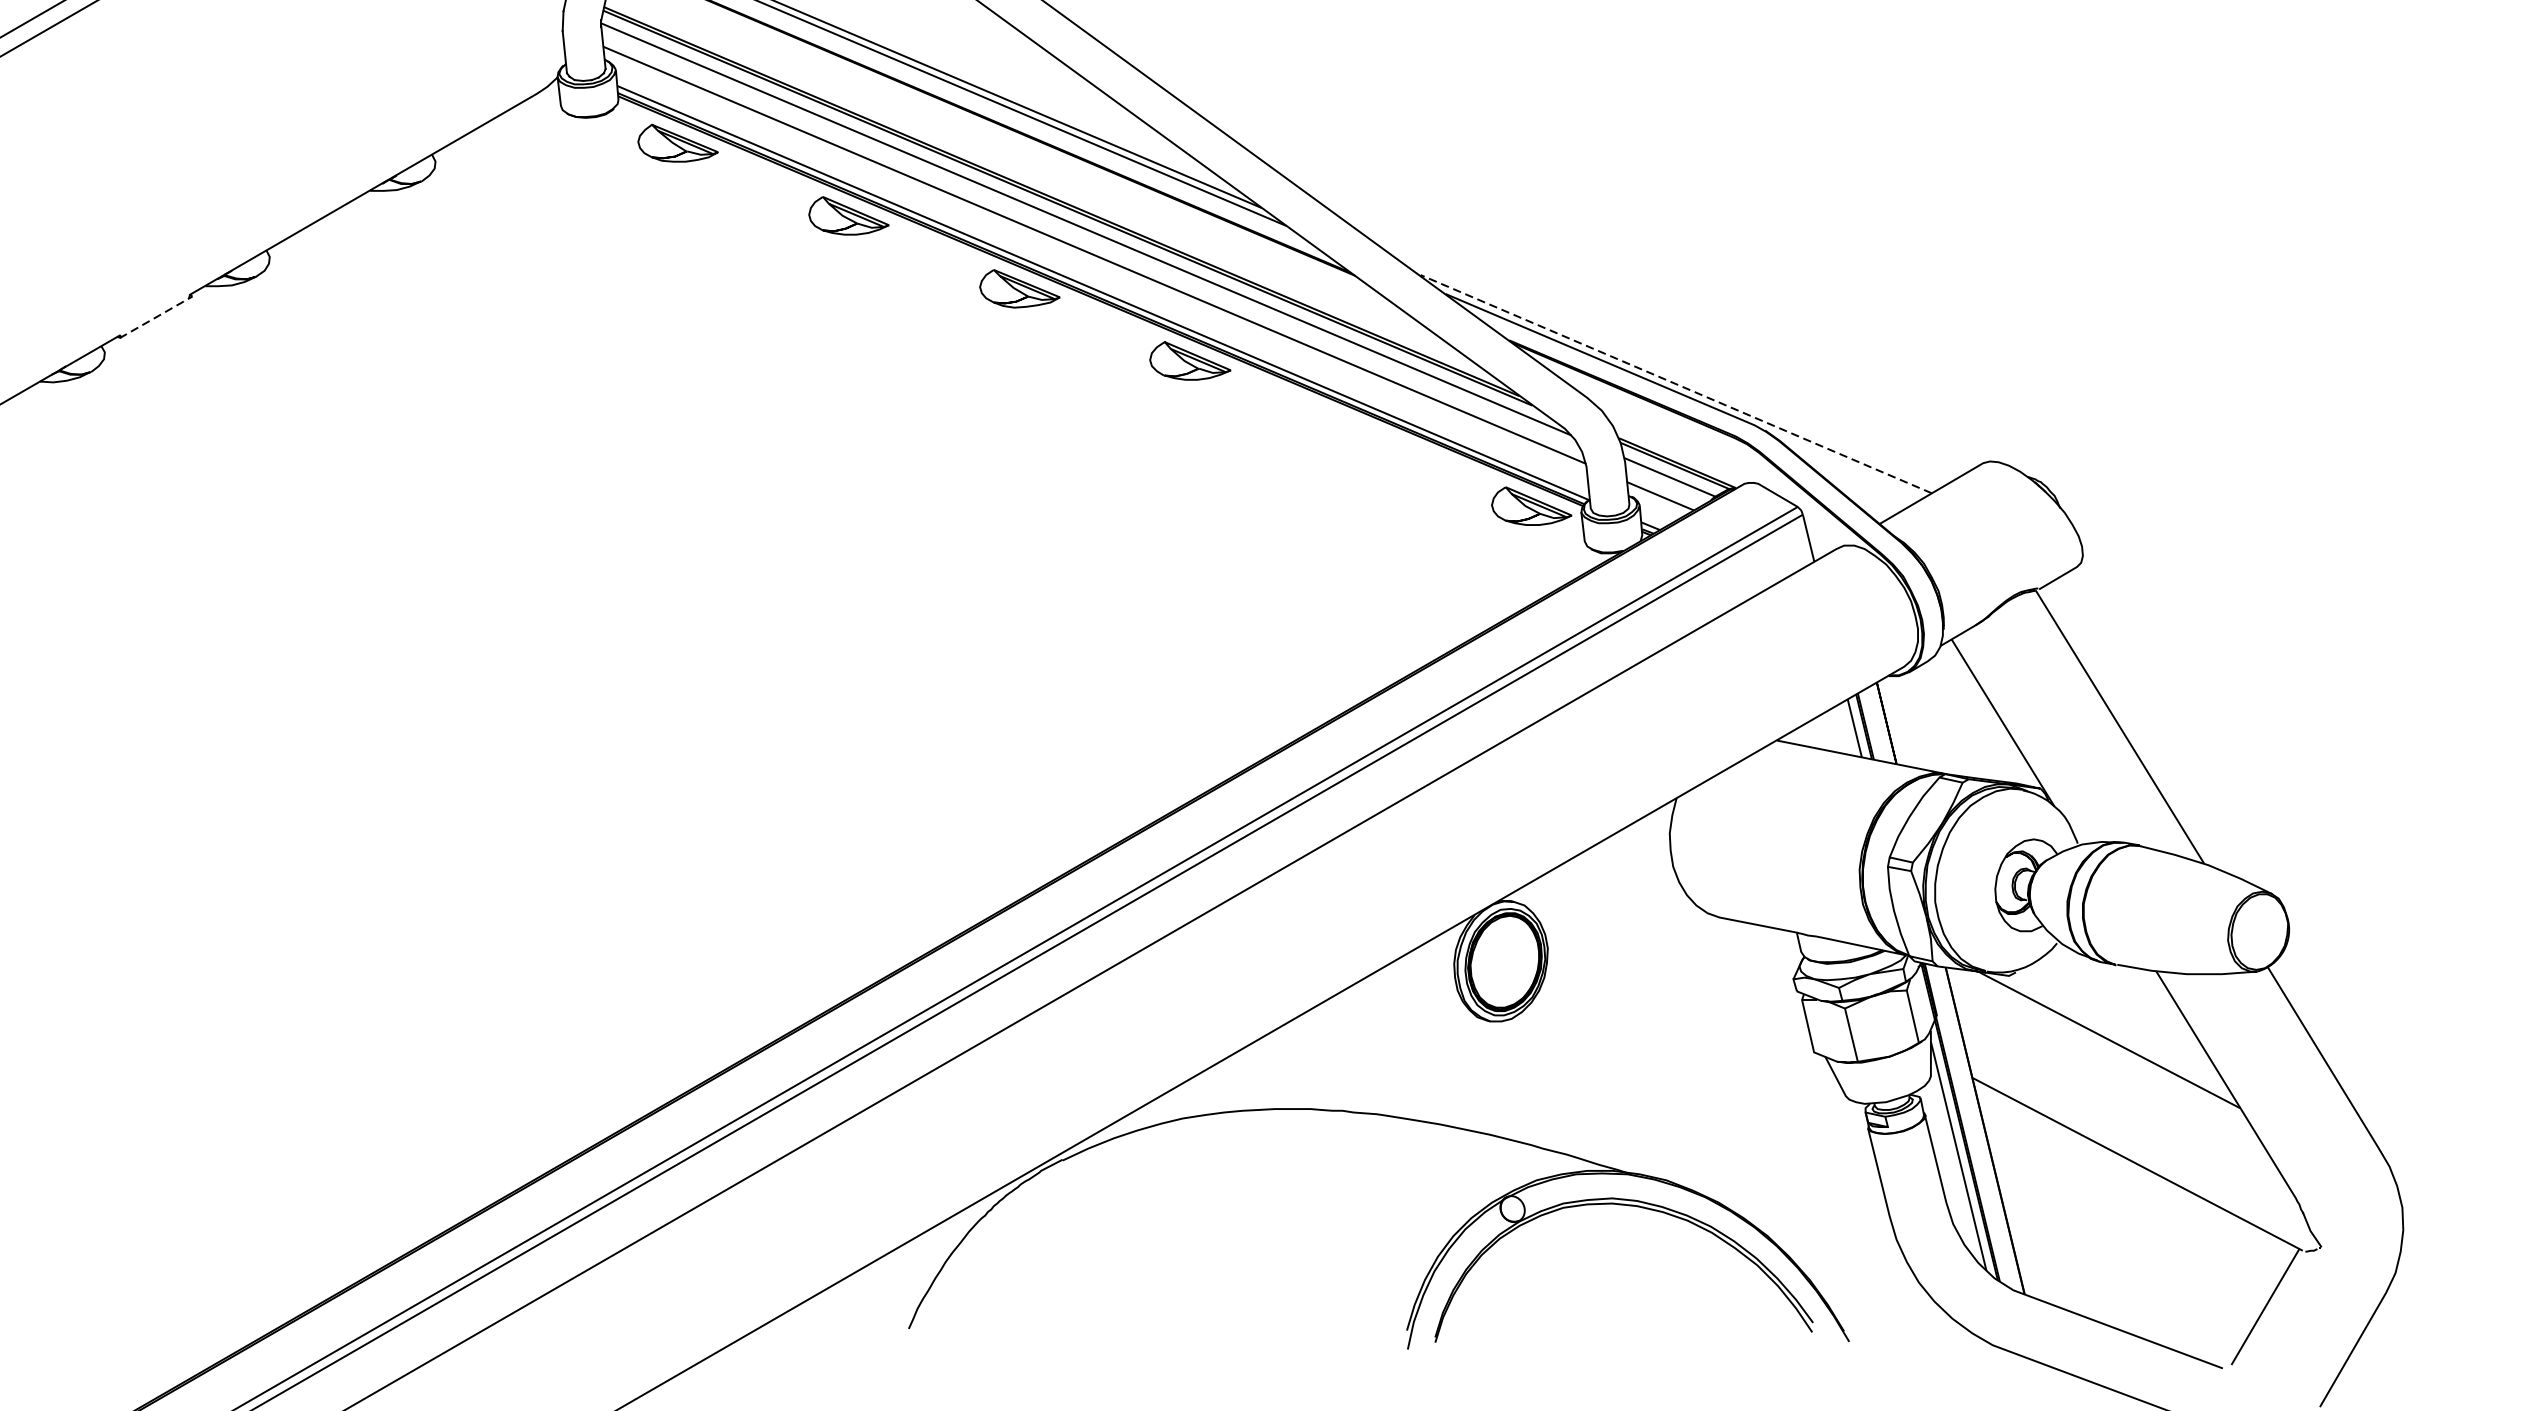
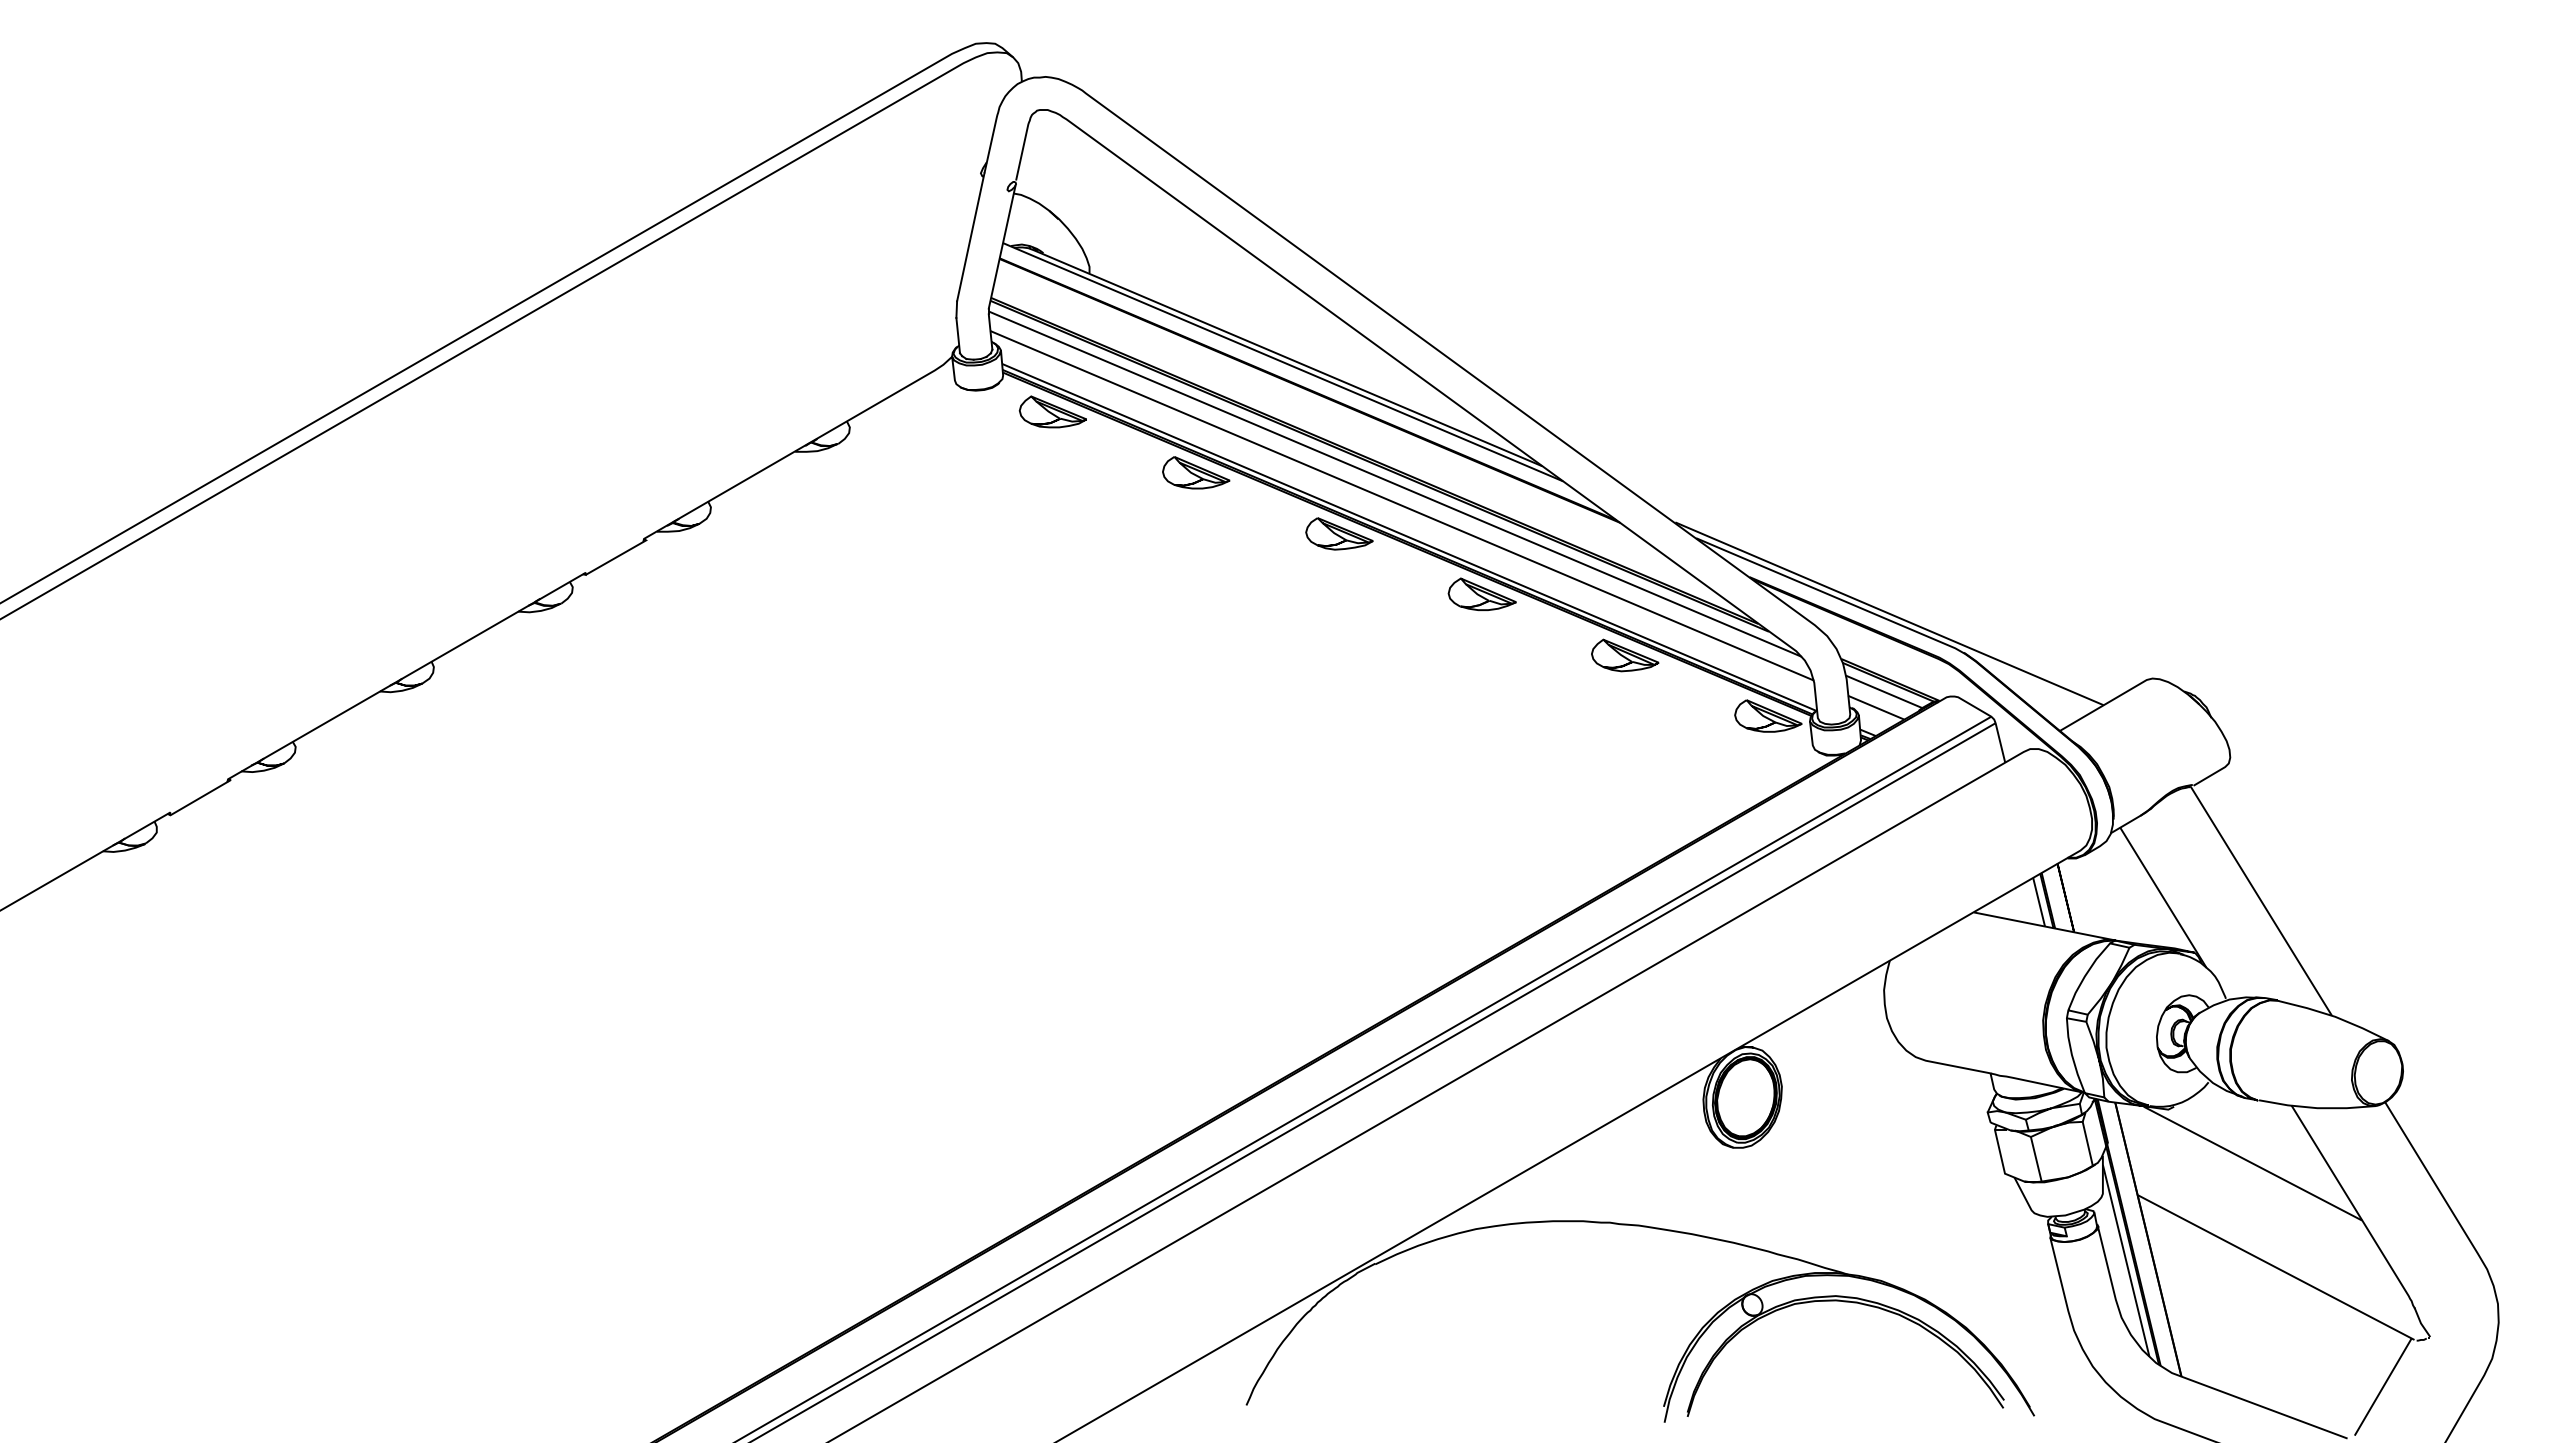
line: (158, 315) -> (617, 556), dashed -> solid
line: (1676, 383) -> (1889, 613), dashed -> solid
part: (1361, 433) -> (1625, 655), added

